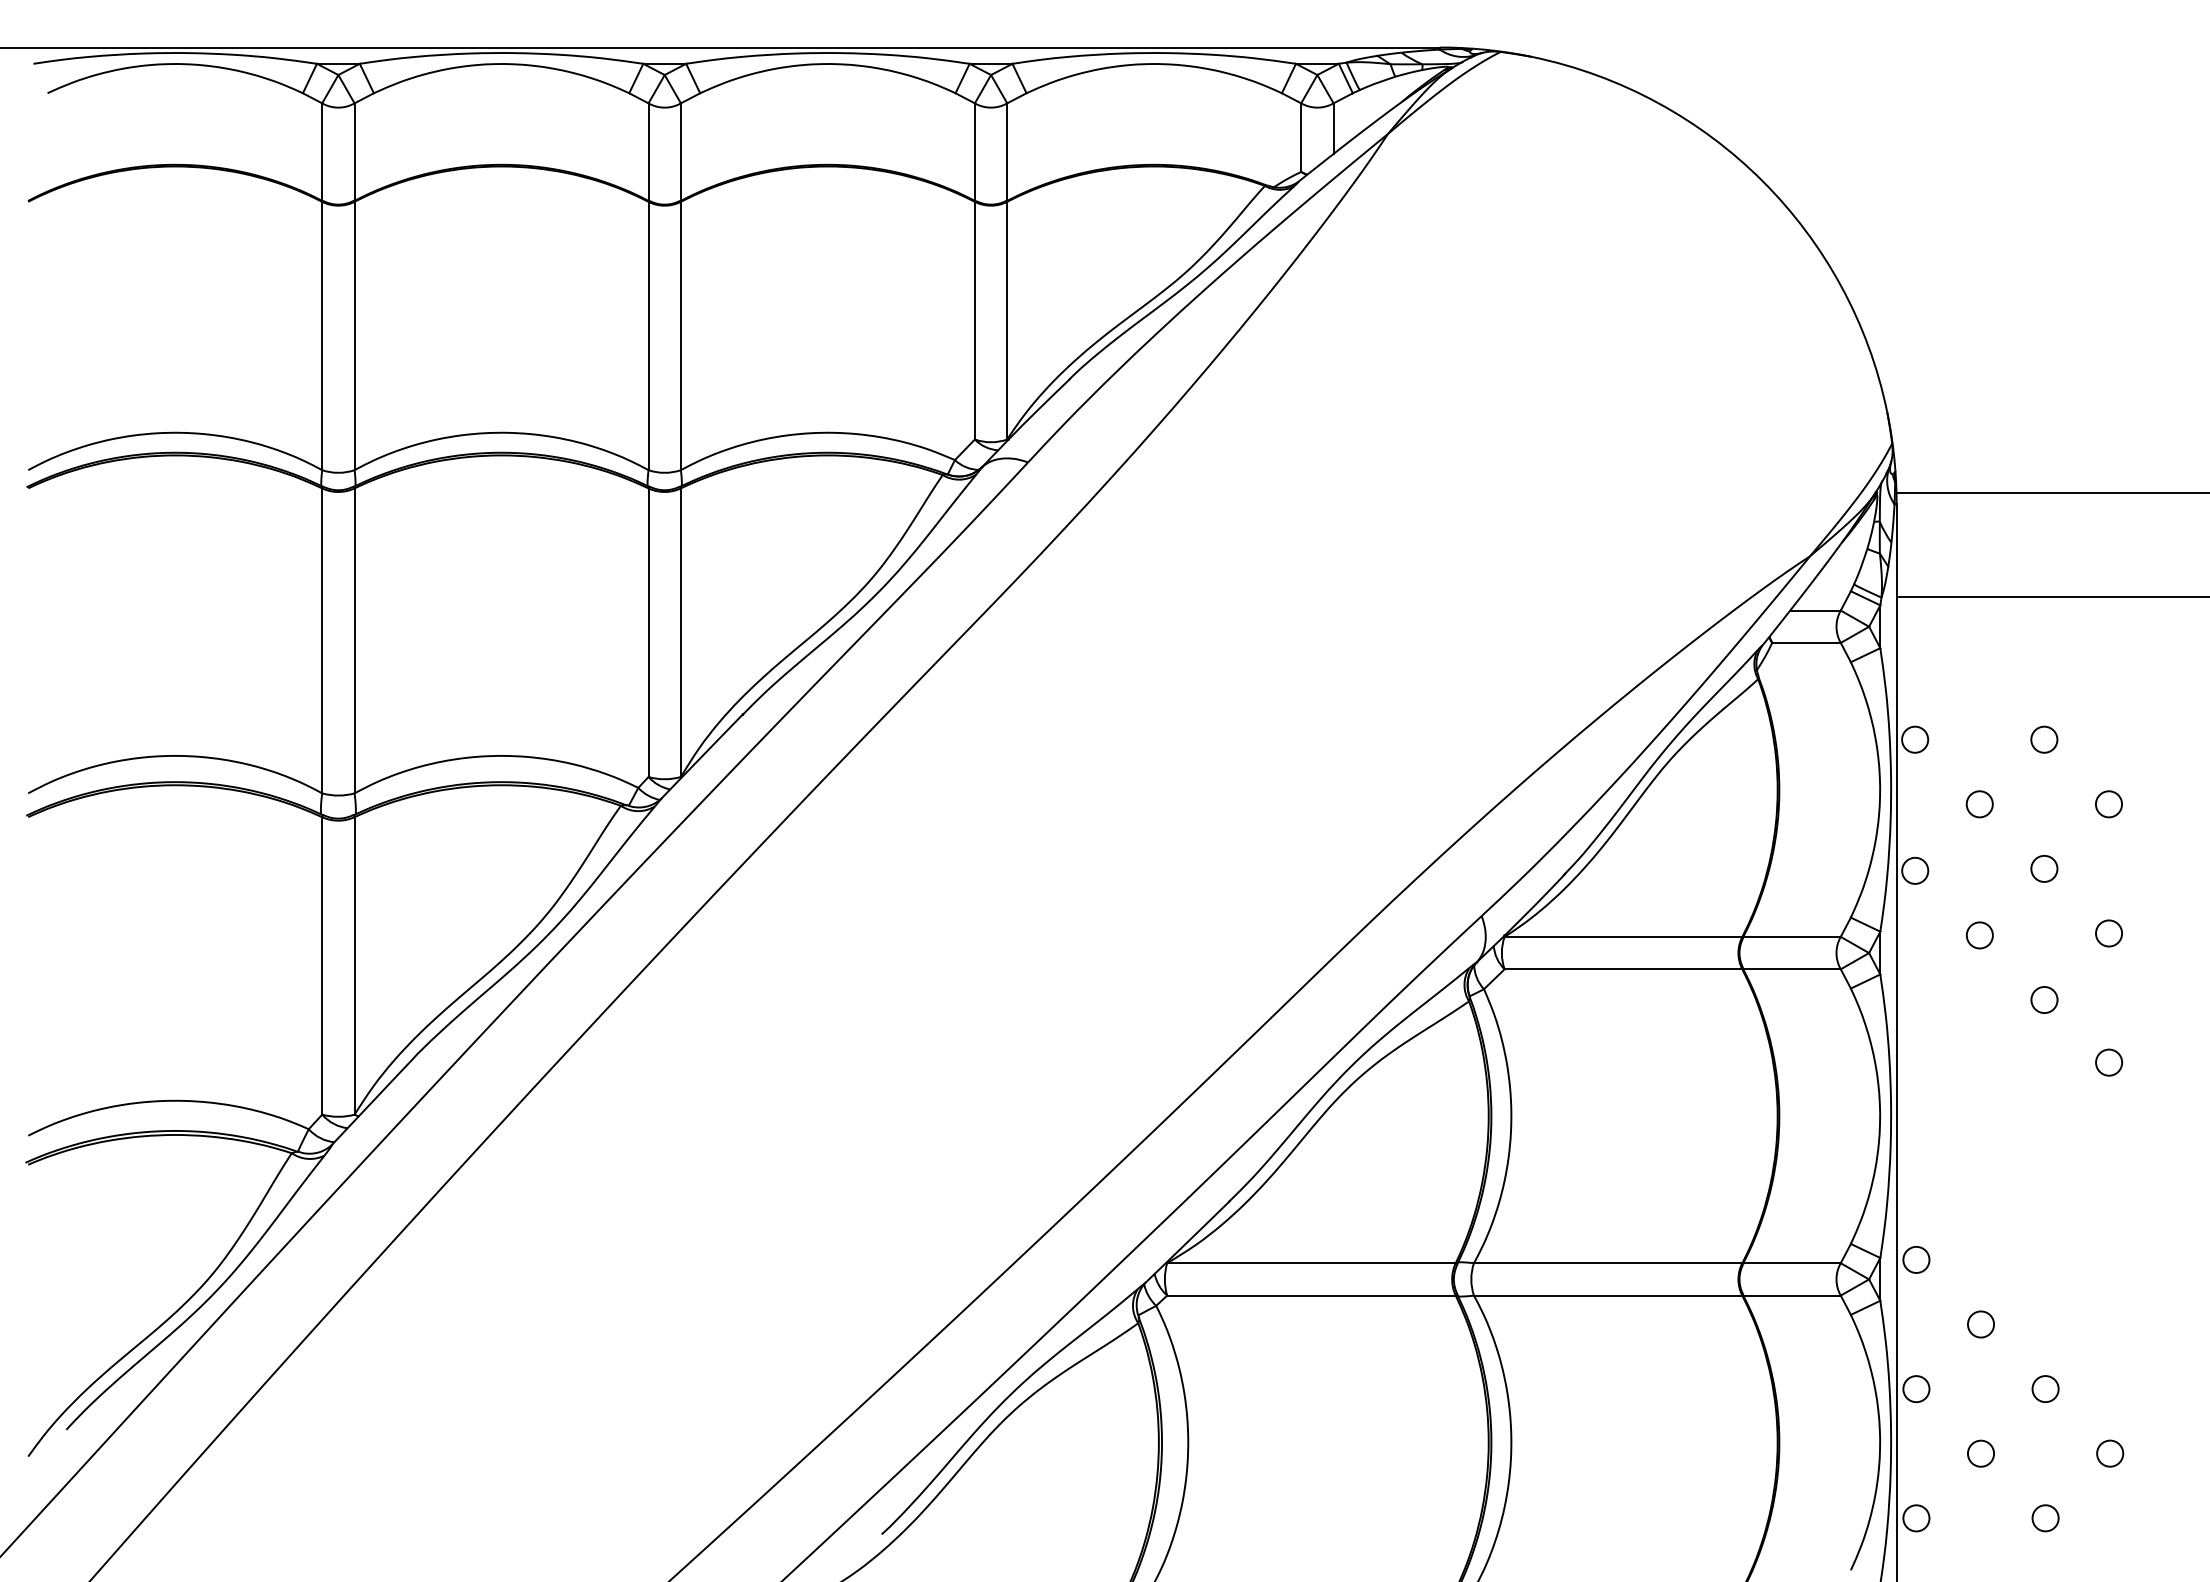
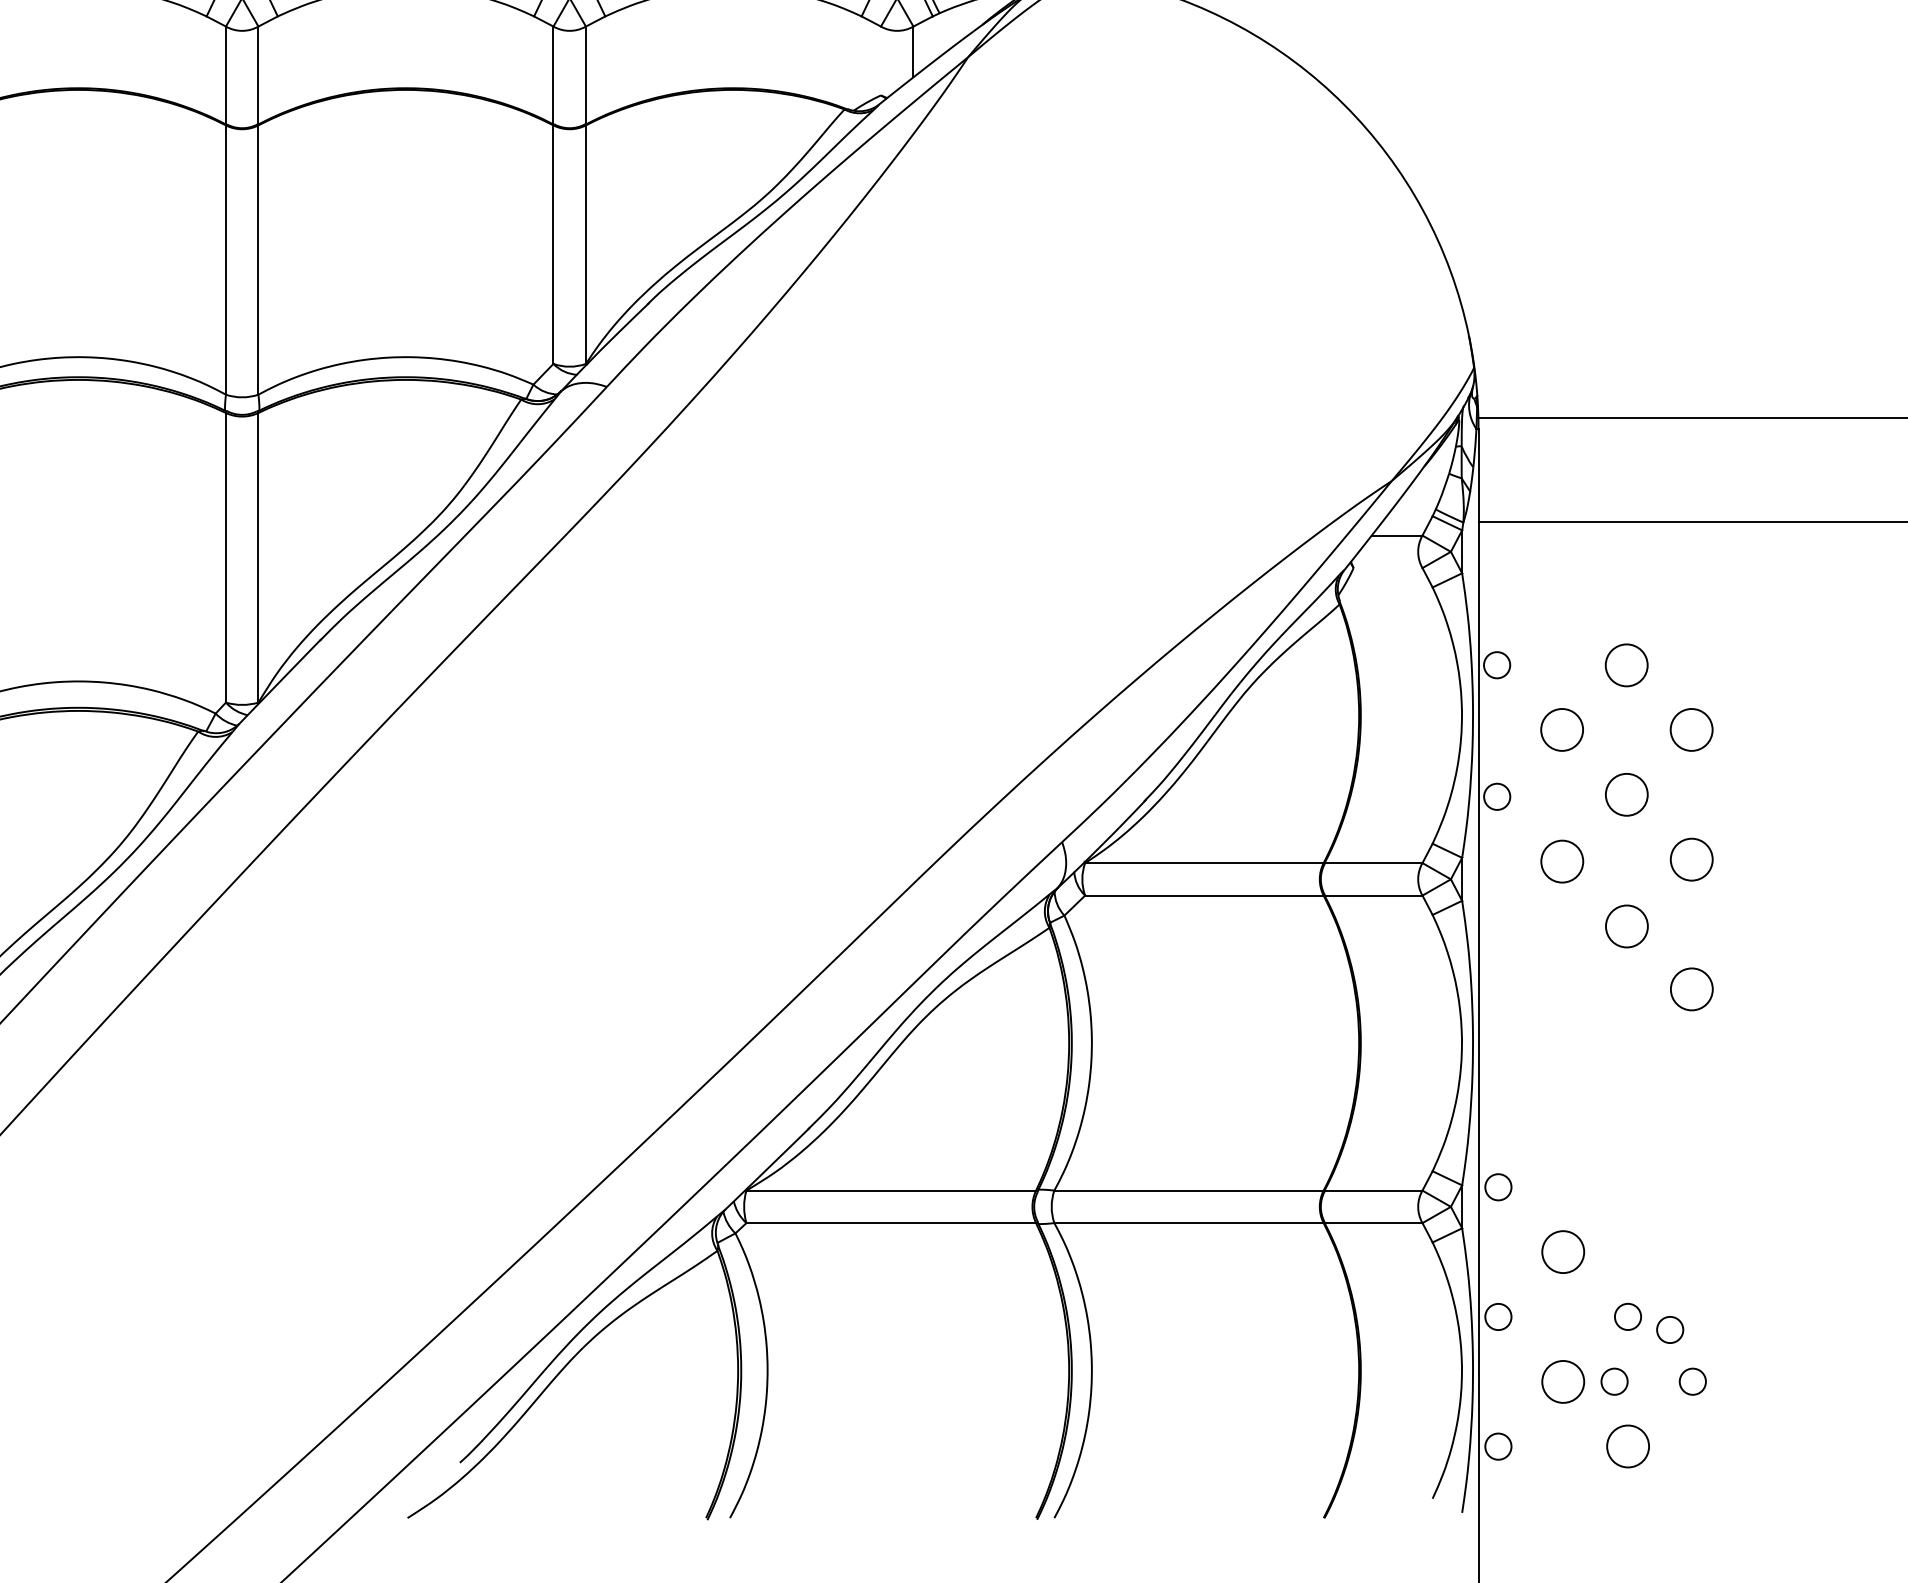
line: (1301, 137) -> (881, 60), removed
line: (1806, 642) -> (1388, 567), removed
circle: (2044, 739) -> (1626, 664), size x1.6
circle: (1979, 804) -> (1561, 730), size x1.6
circle: (2108, 804) -> (1691, 730), size x1.6
circle: (2044, 868) -> (1626, 794), size x1.6
circle: (2108, 933) -> (1691, 859), size x1.6
circle: (1979, 935) -> (1561, 861), size x1.6
circle: (2044, 999) -> (1626, 925), size x1.6
circle: (2108, 1062) -> (1691, 989), size x1.6
circle: (1980, 1324) -> (1562, 1252), size x1.6
circle: (2087, 1401) -> (1670, 1329), added
circle: (1980, 1453) -> (1562, 1381), size x1.6
circle: (2032, 1453) -> (1614, 1381), added
circle: (2045, 1518) -> (1627, 1446), size x1.6

